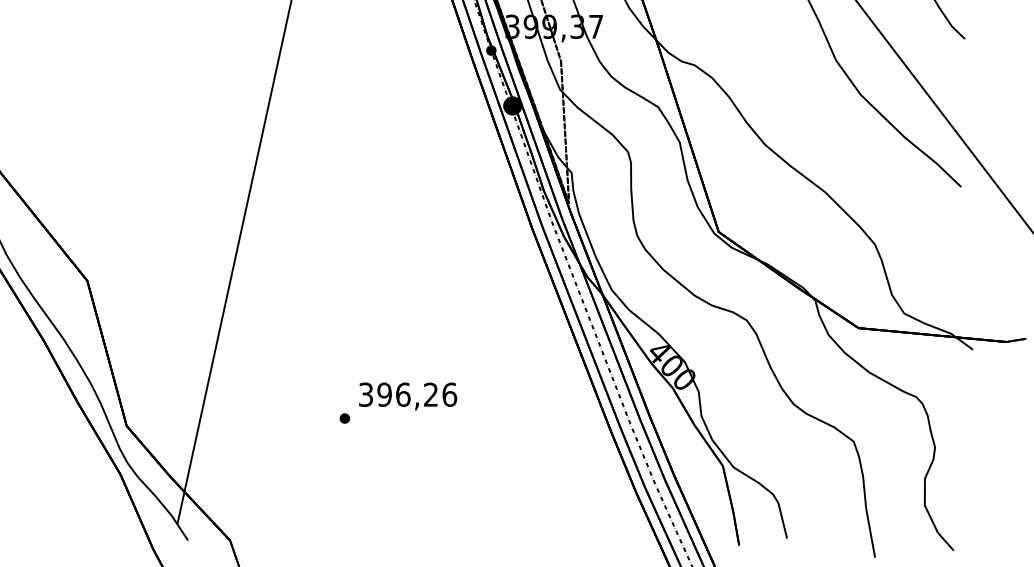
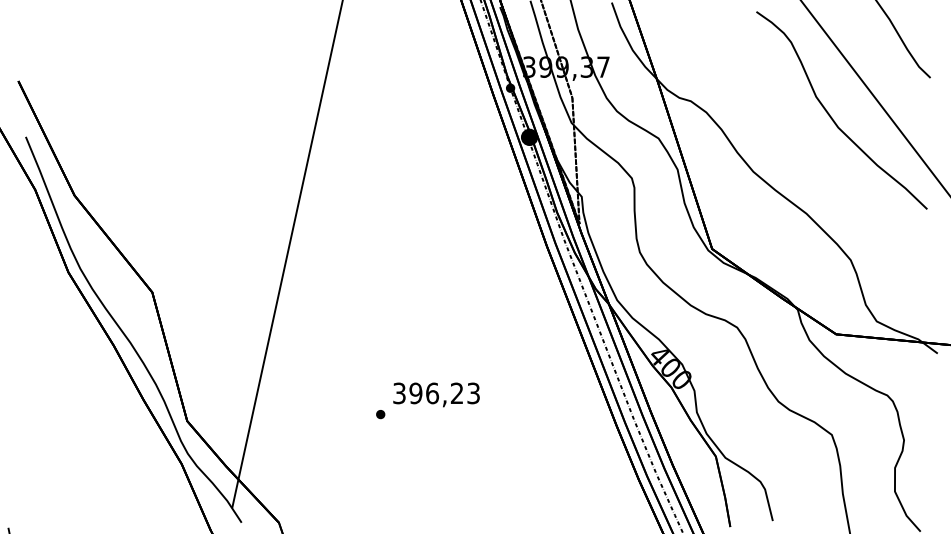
text: (449, 394) -> (473, 393), 396,26 -> 396,23

